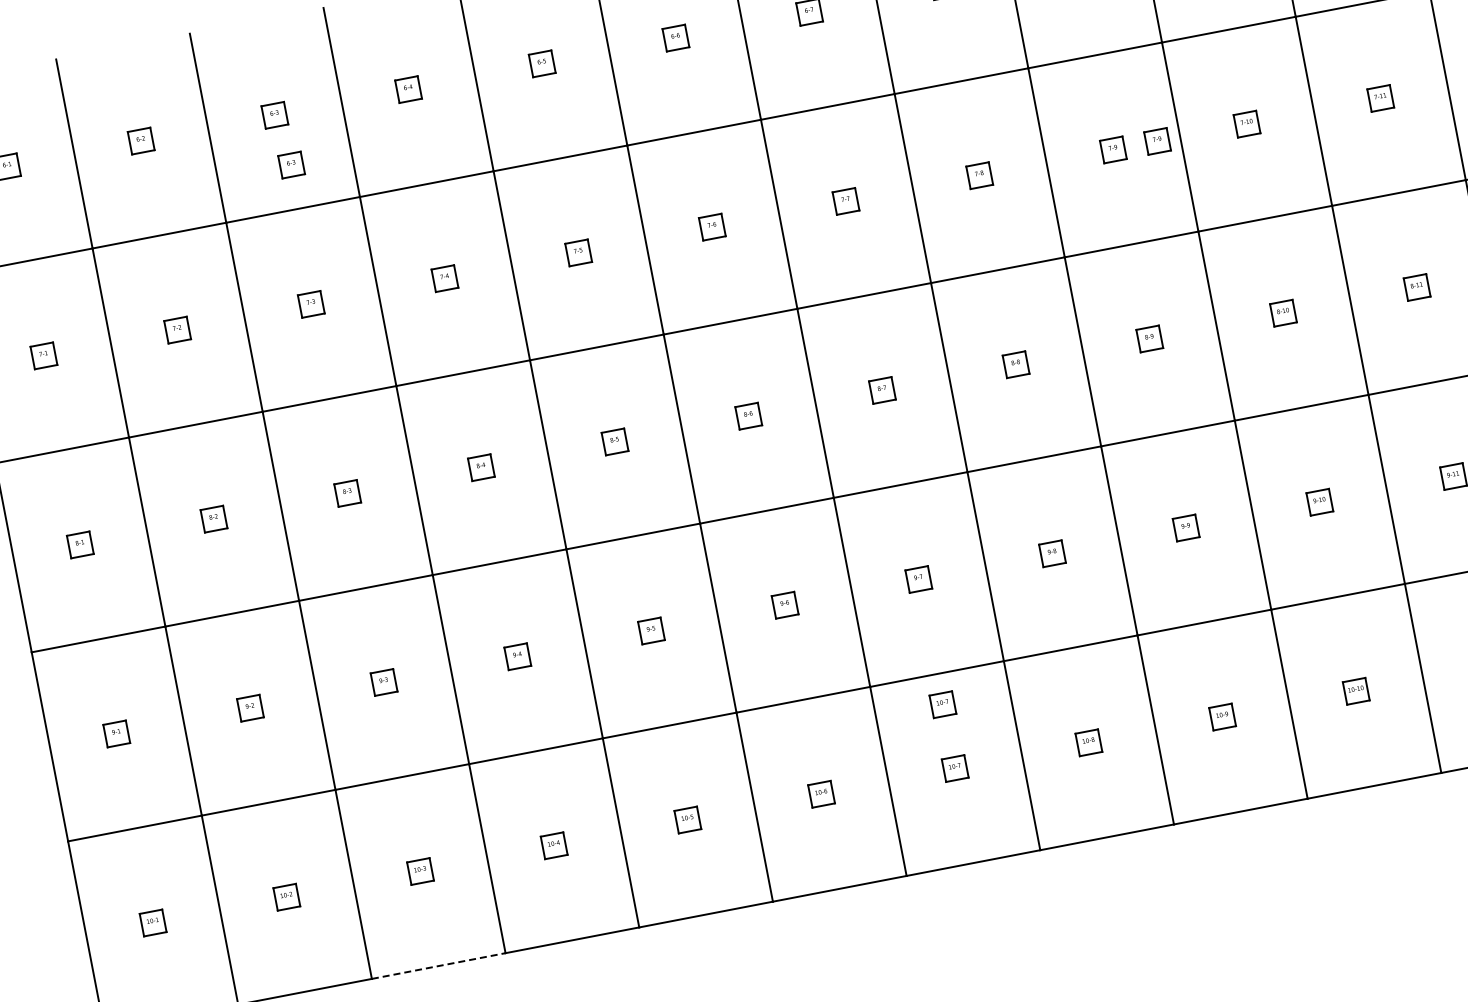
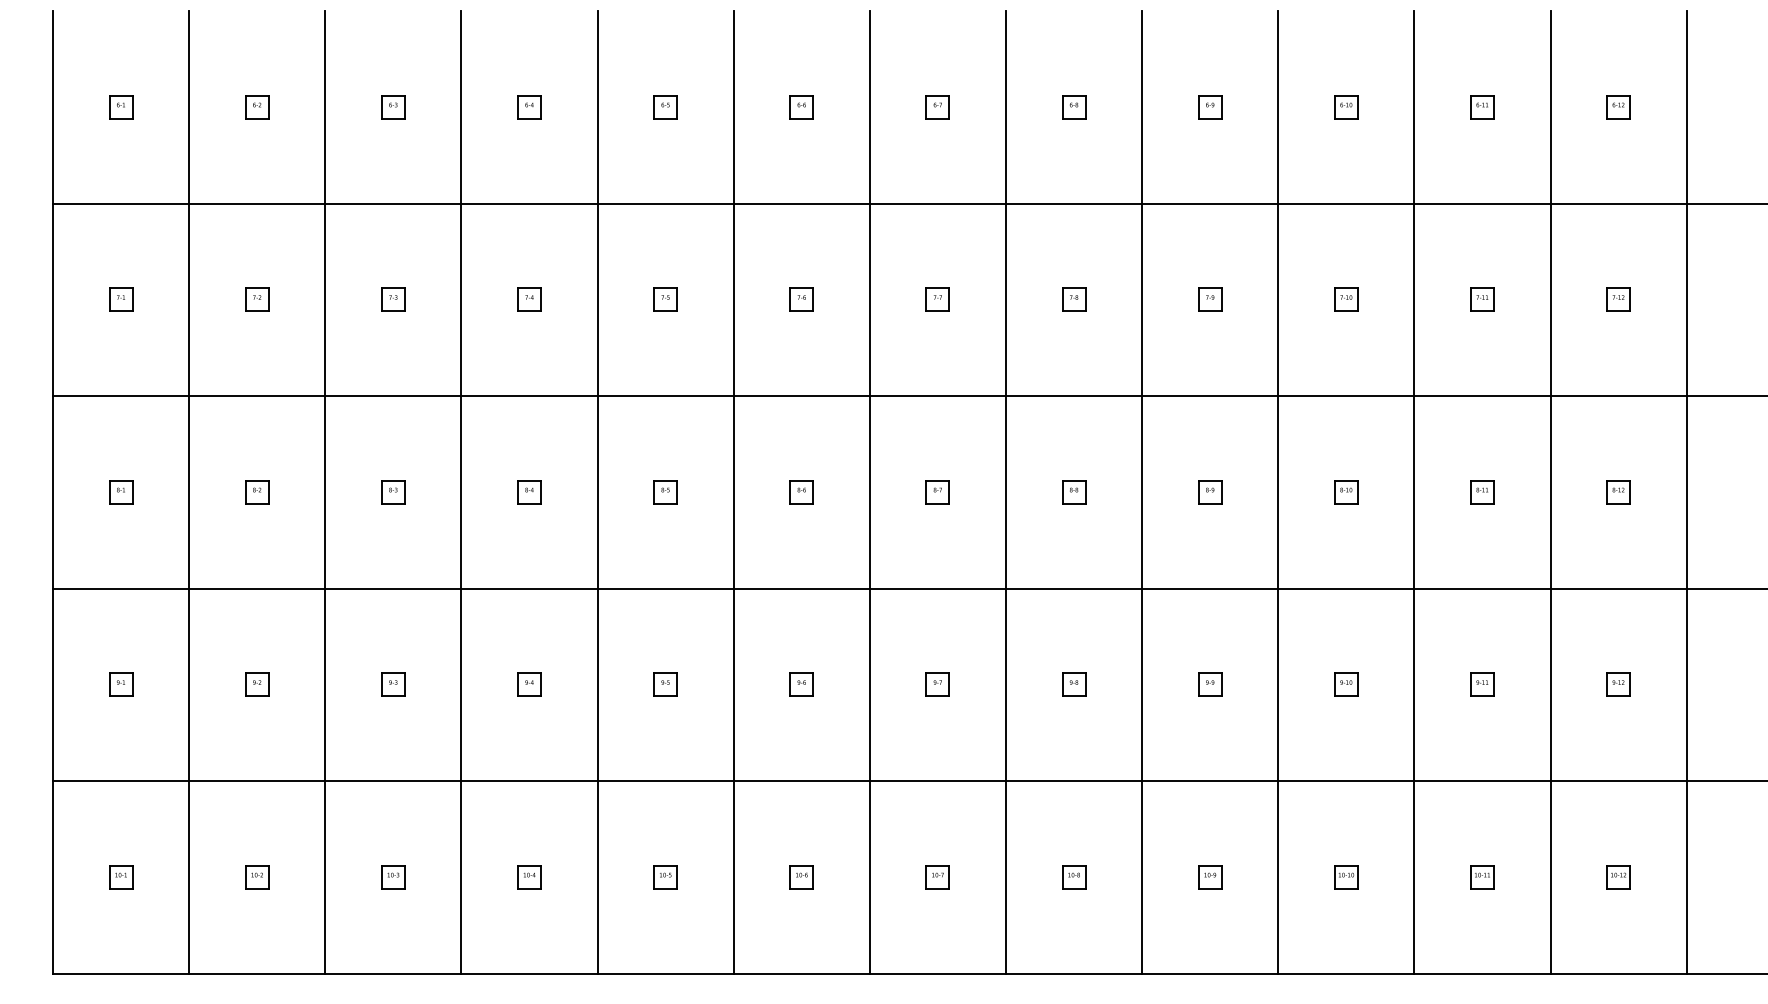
part: (1157, 141) -> (1255, 299), removed
part: (291, 165) -> (400, 159), removed
part: (942, 704) -> (937, 812), removed
line: (438, 965) -> (393, 973), dashed -> solid

